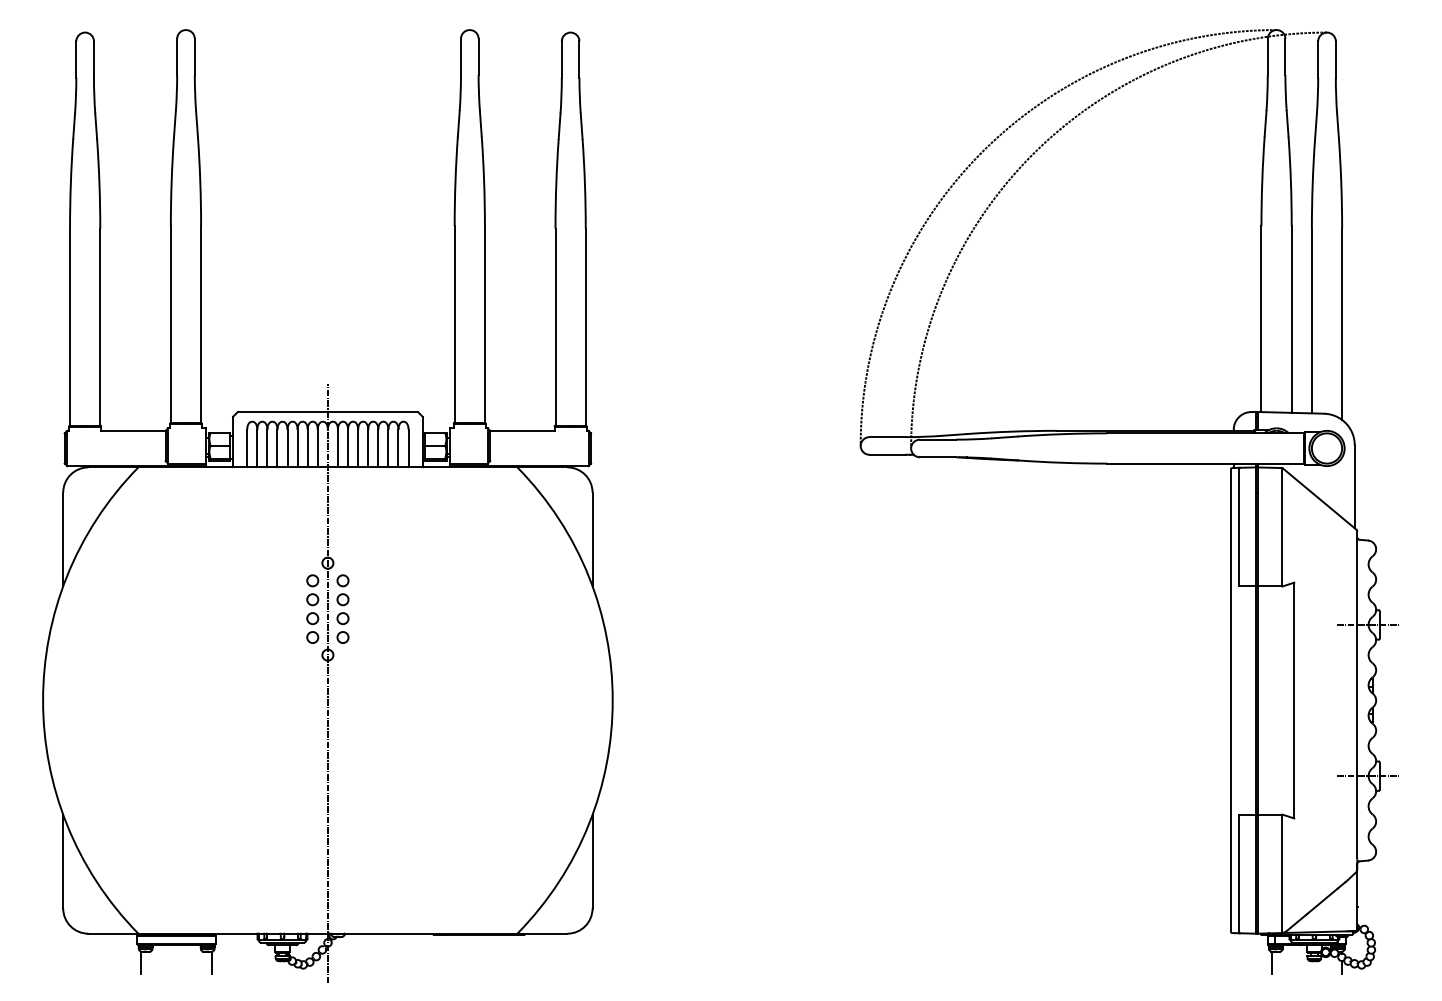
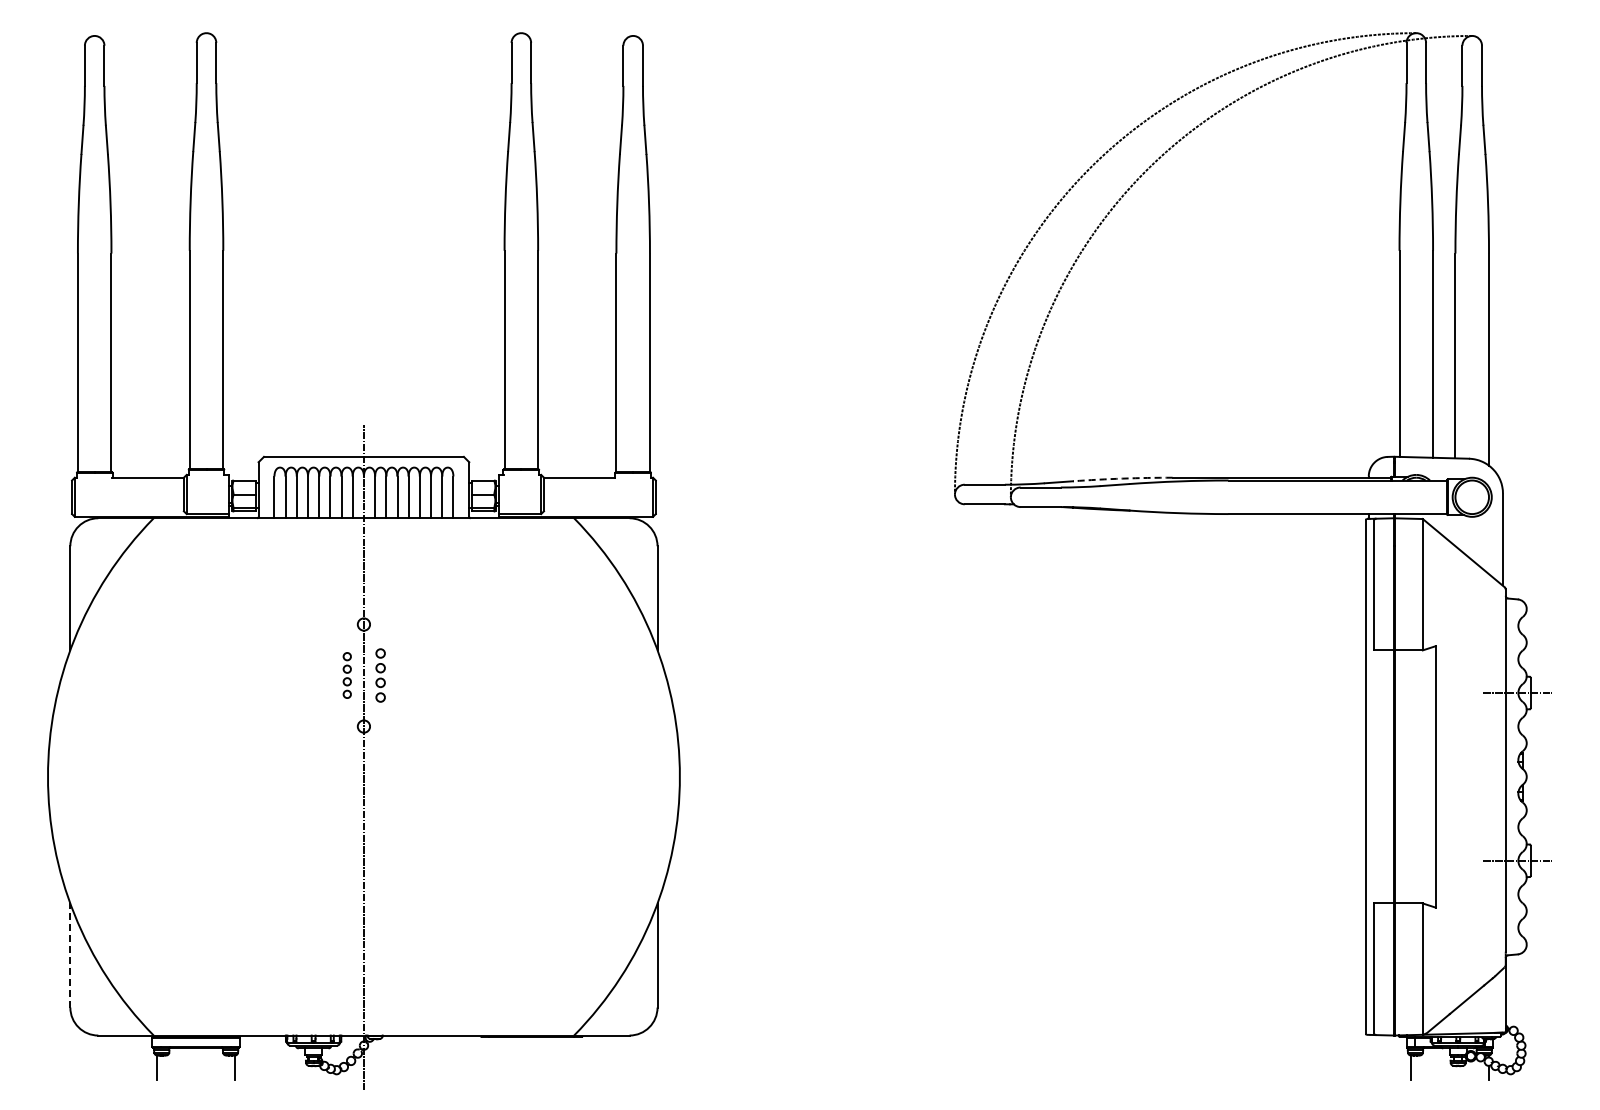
arc: (1011, 431) -> (1122, 478), solid -> dashed
part: (313, 609) -> (347, 675), size x0.6
part: (342, 609) -> (380, 675), size x0.7
line: (63, 861) -> (70, 955), solid -> dashed

